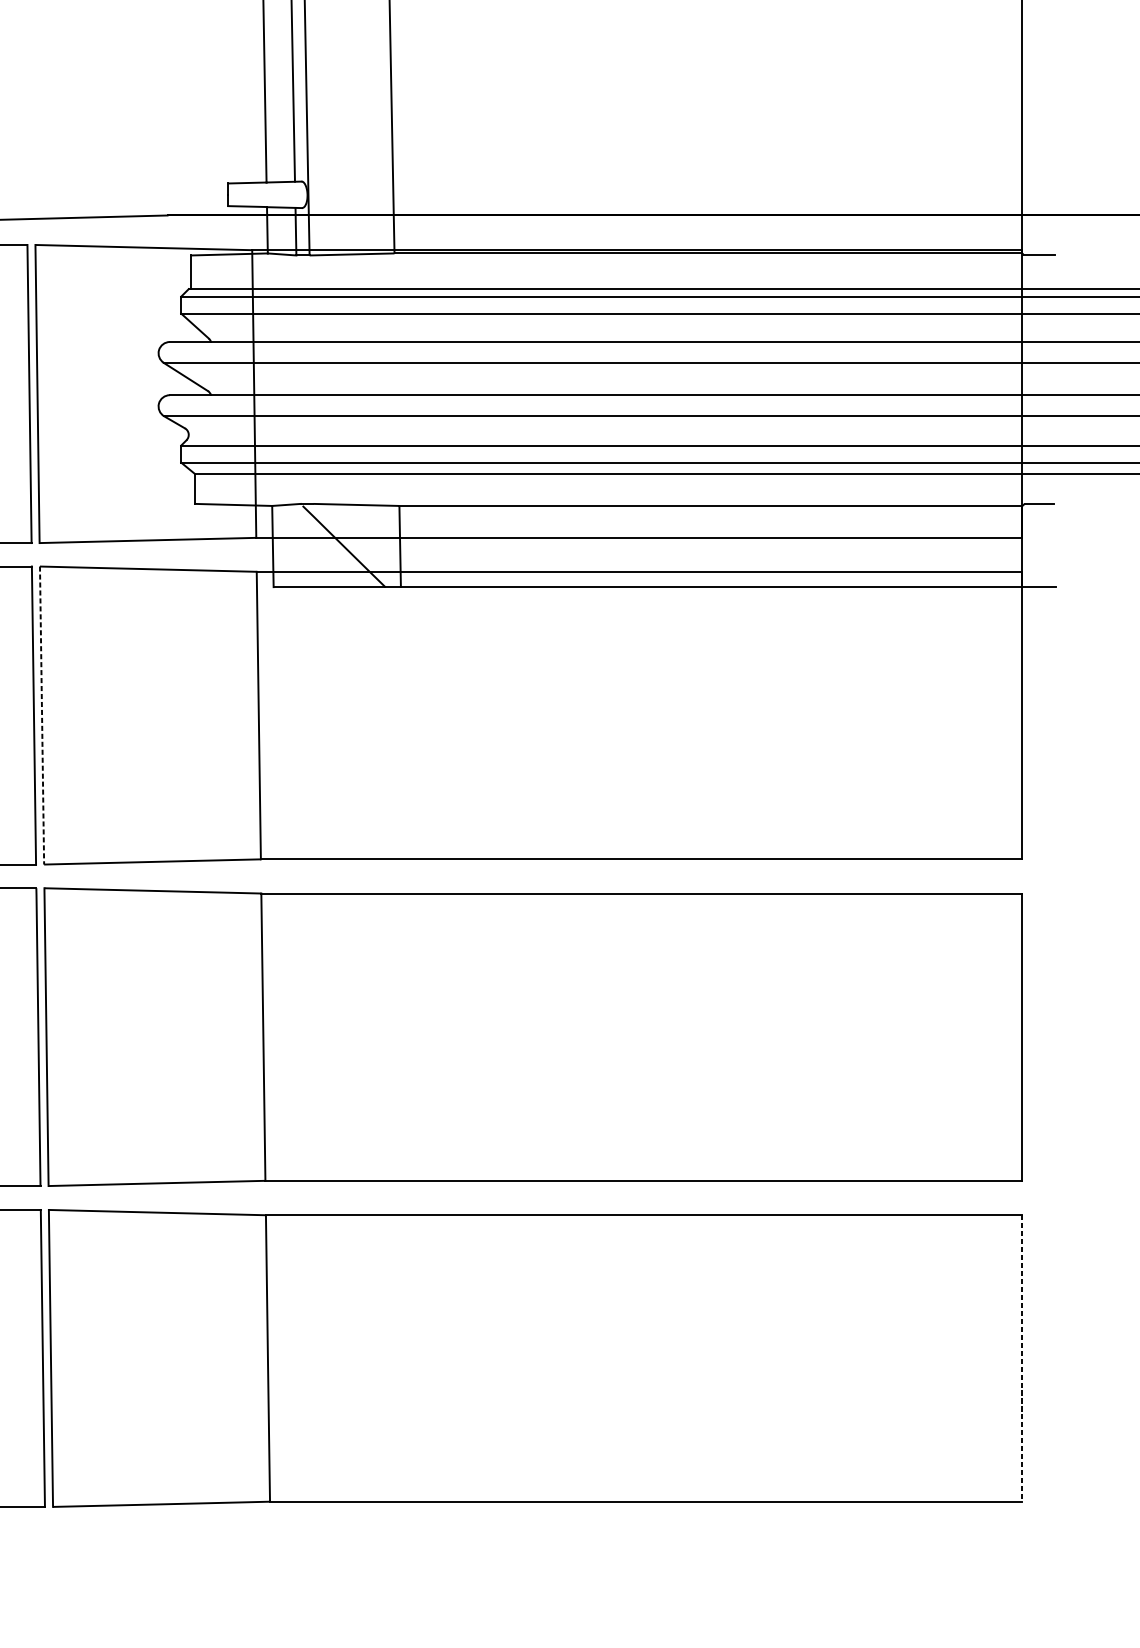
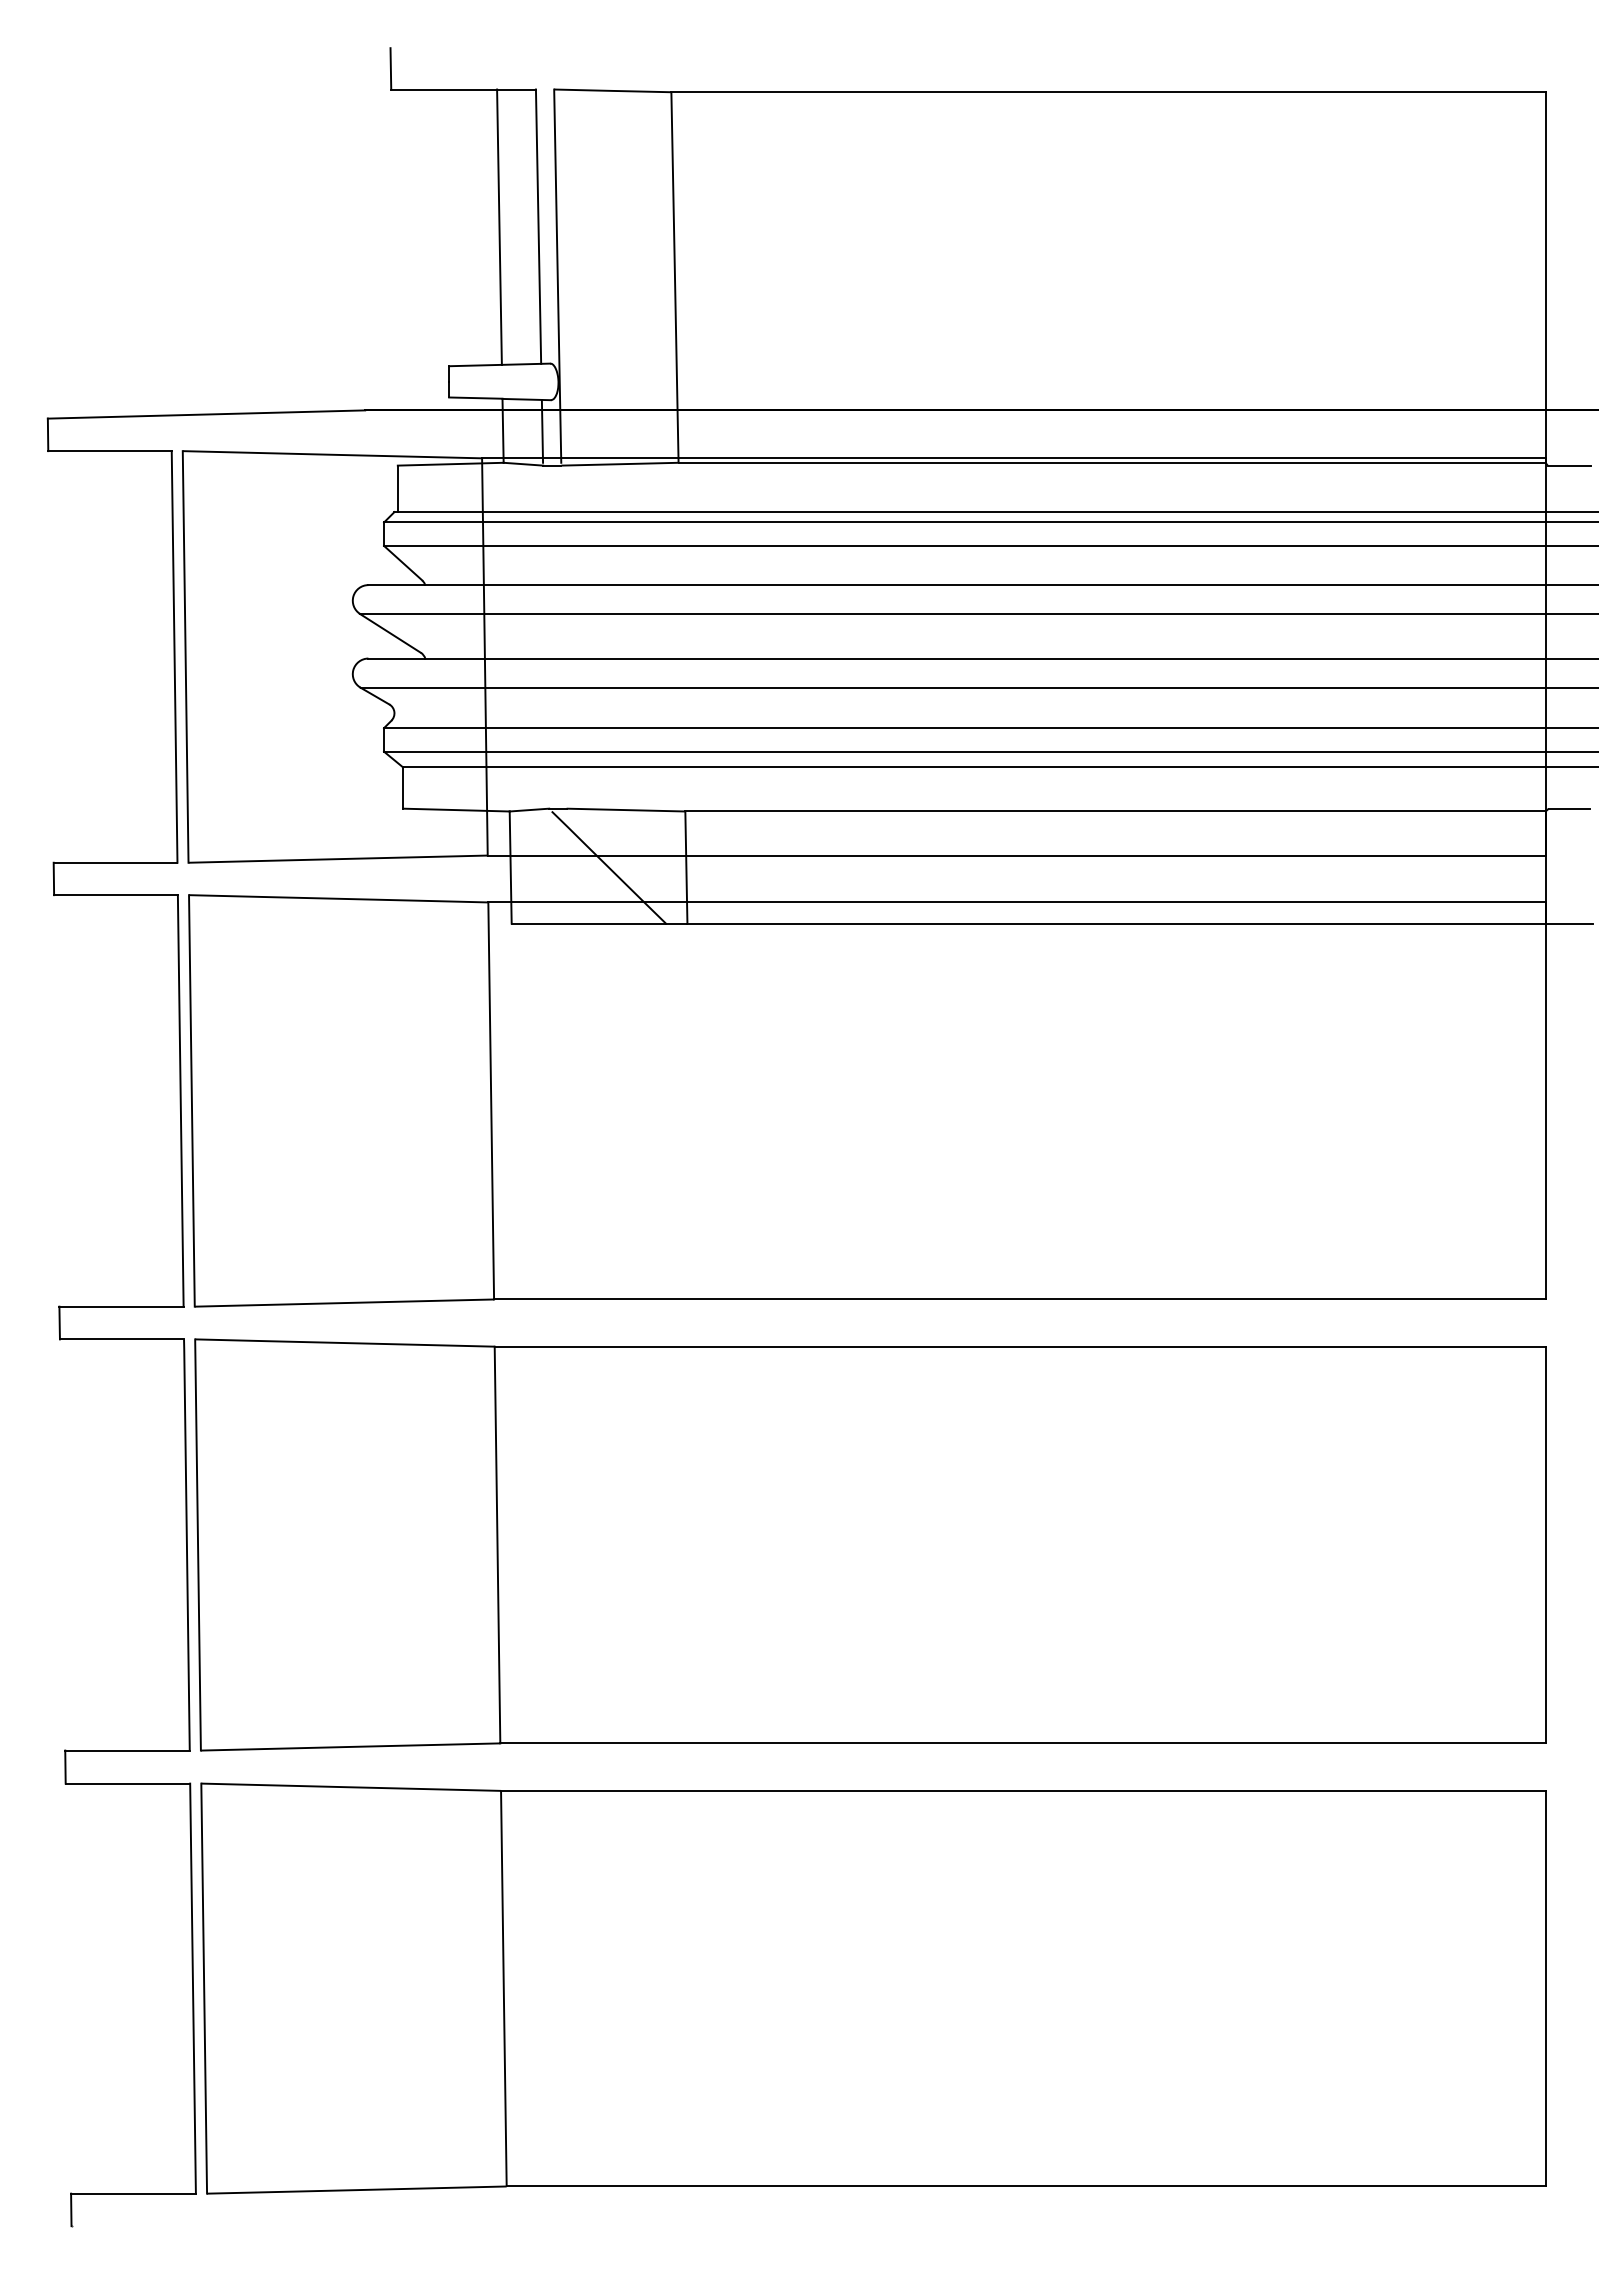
line: (41, 715) -> (191, 1100), dashed -> solid
line: (1022, 1358) -> (1545, 1988), dashed -> solid

